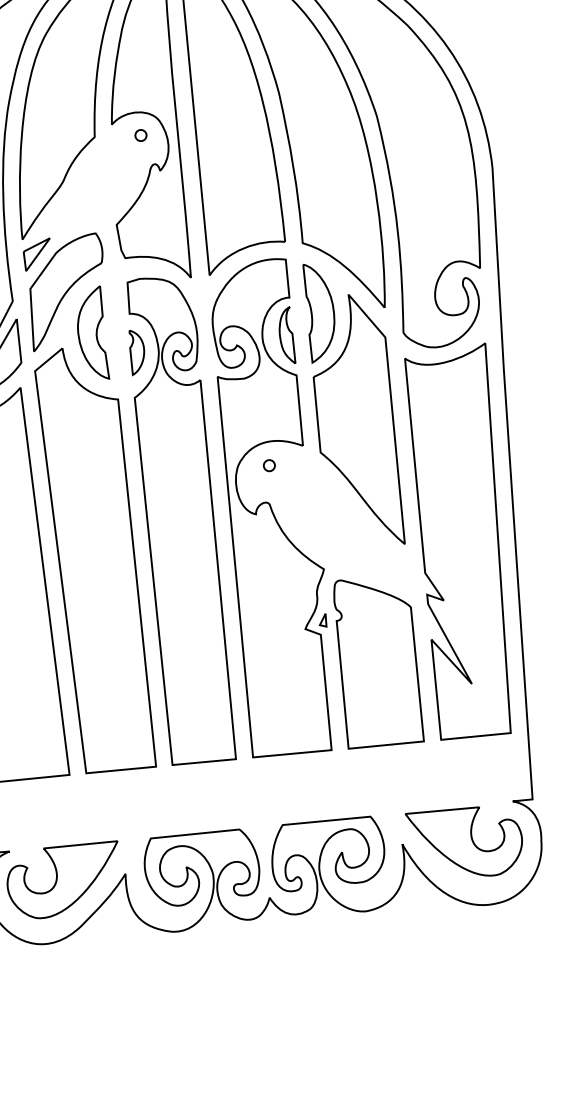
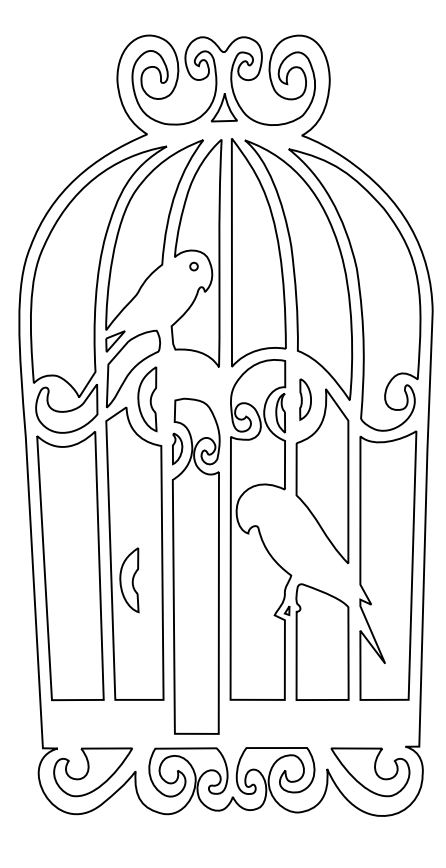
part: (320, 312) -> (305, 399), size x0.6
part: (269, 464) -> (260, 500), removed
part: (179, 518) -> (195, 565), moved
part: (90, 598) -> (129, 580), added

